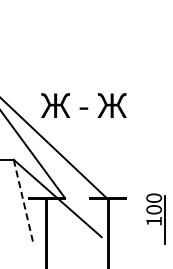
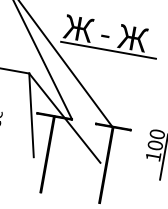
line: (89, 122) -> (108, 50), added
line: (23, 201) -> (31, 115), dashed -> solid

